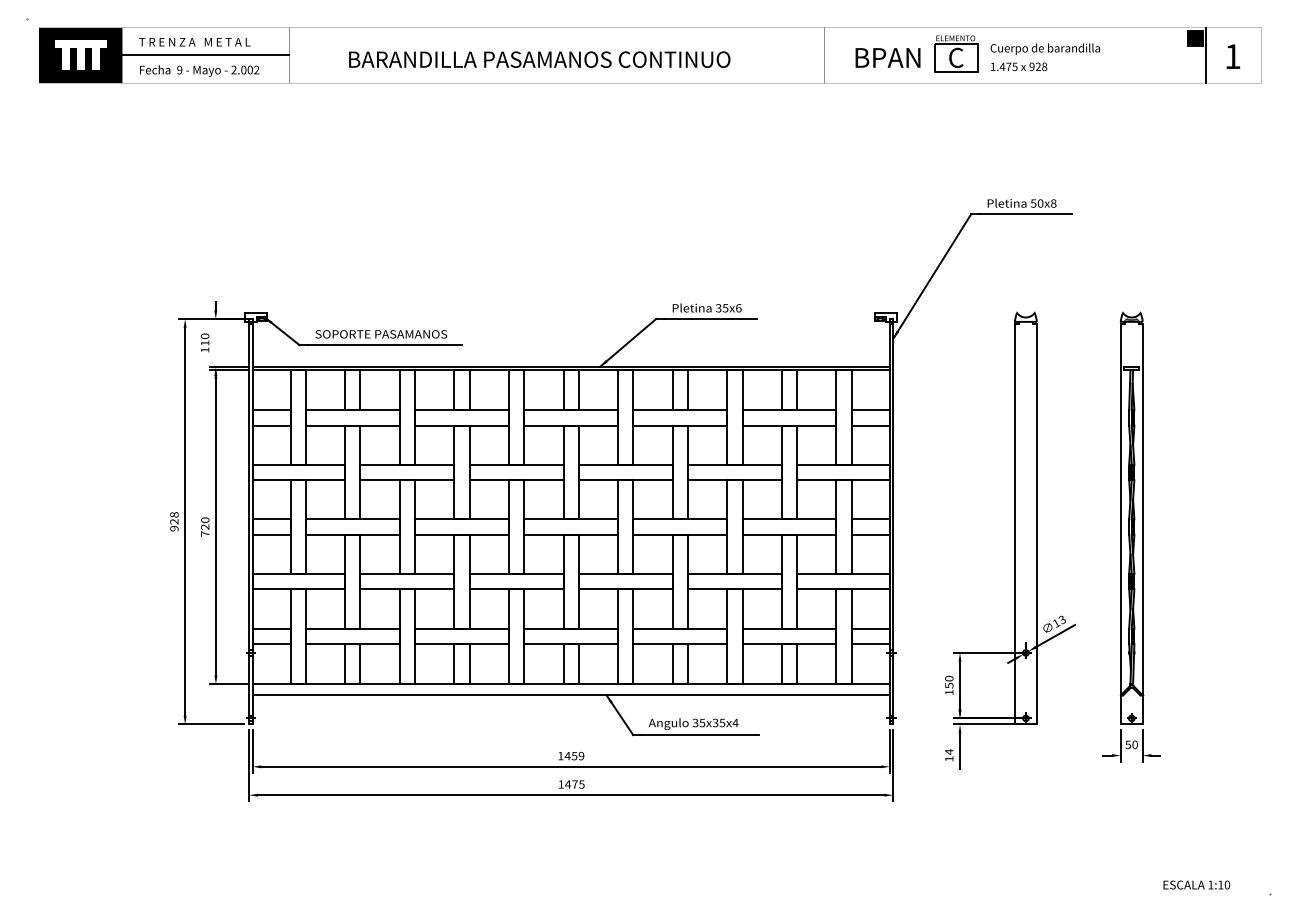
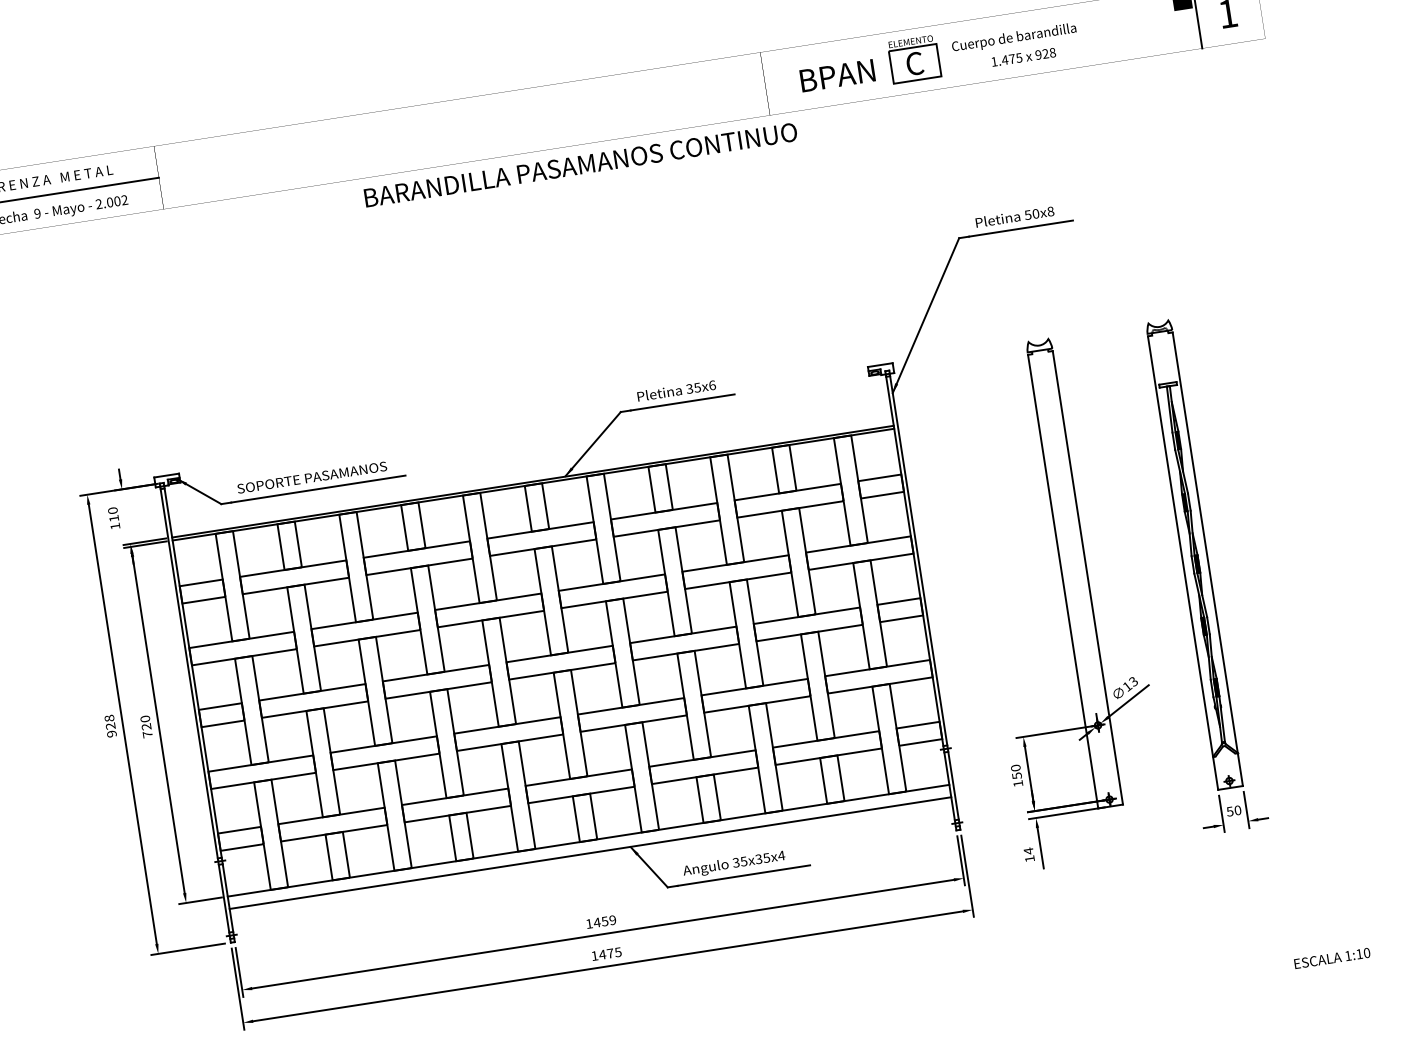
text: (539, 59) -> (580, 164), moved
text: (1019, 66) -> (1024, 56), moved

